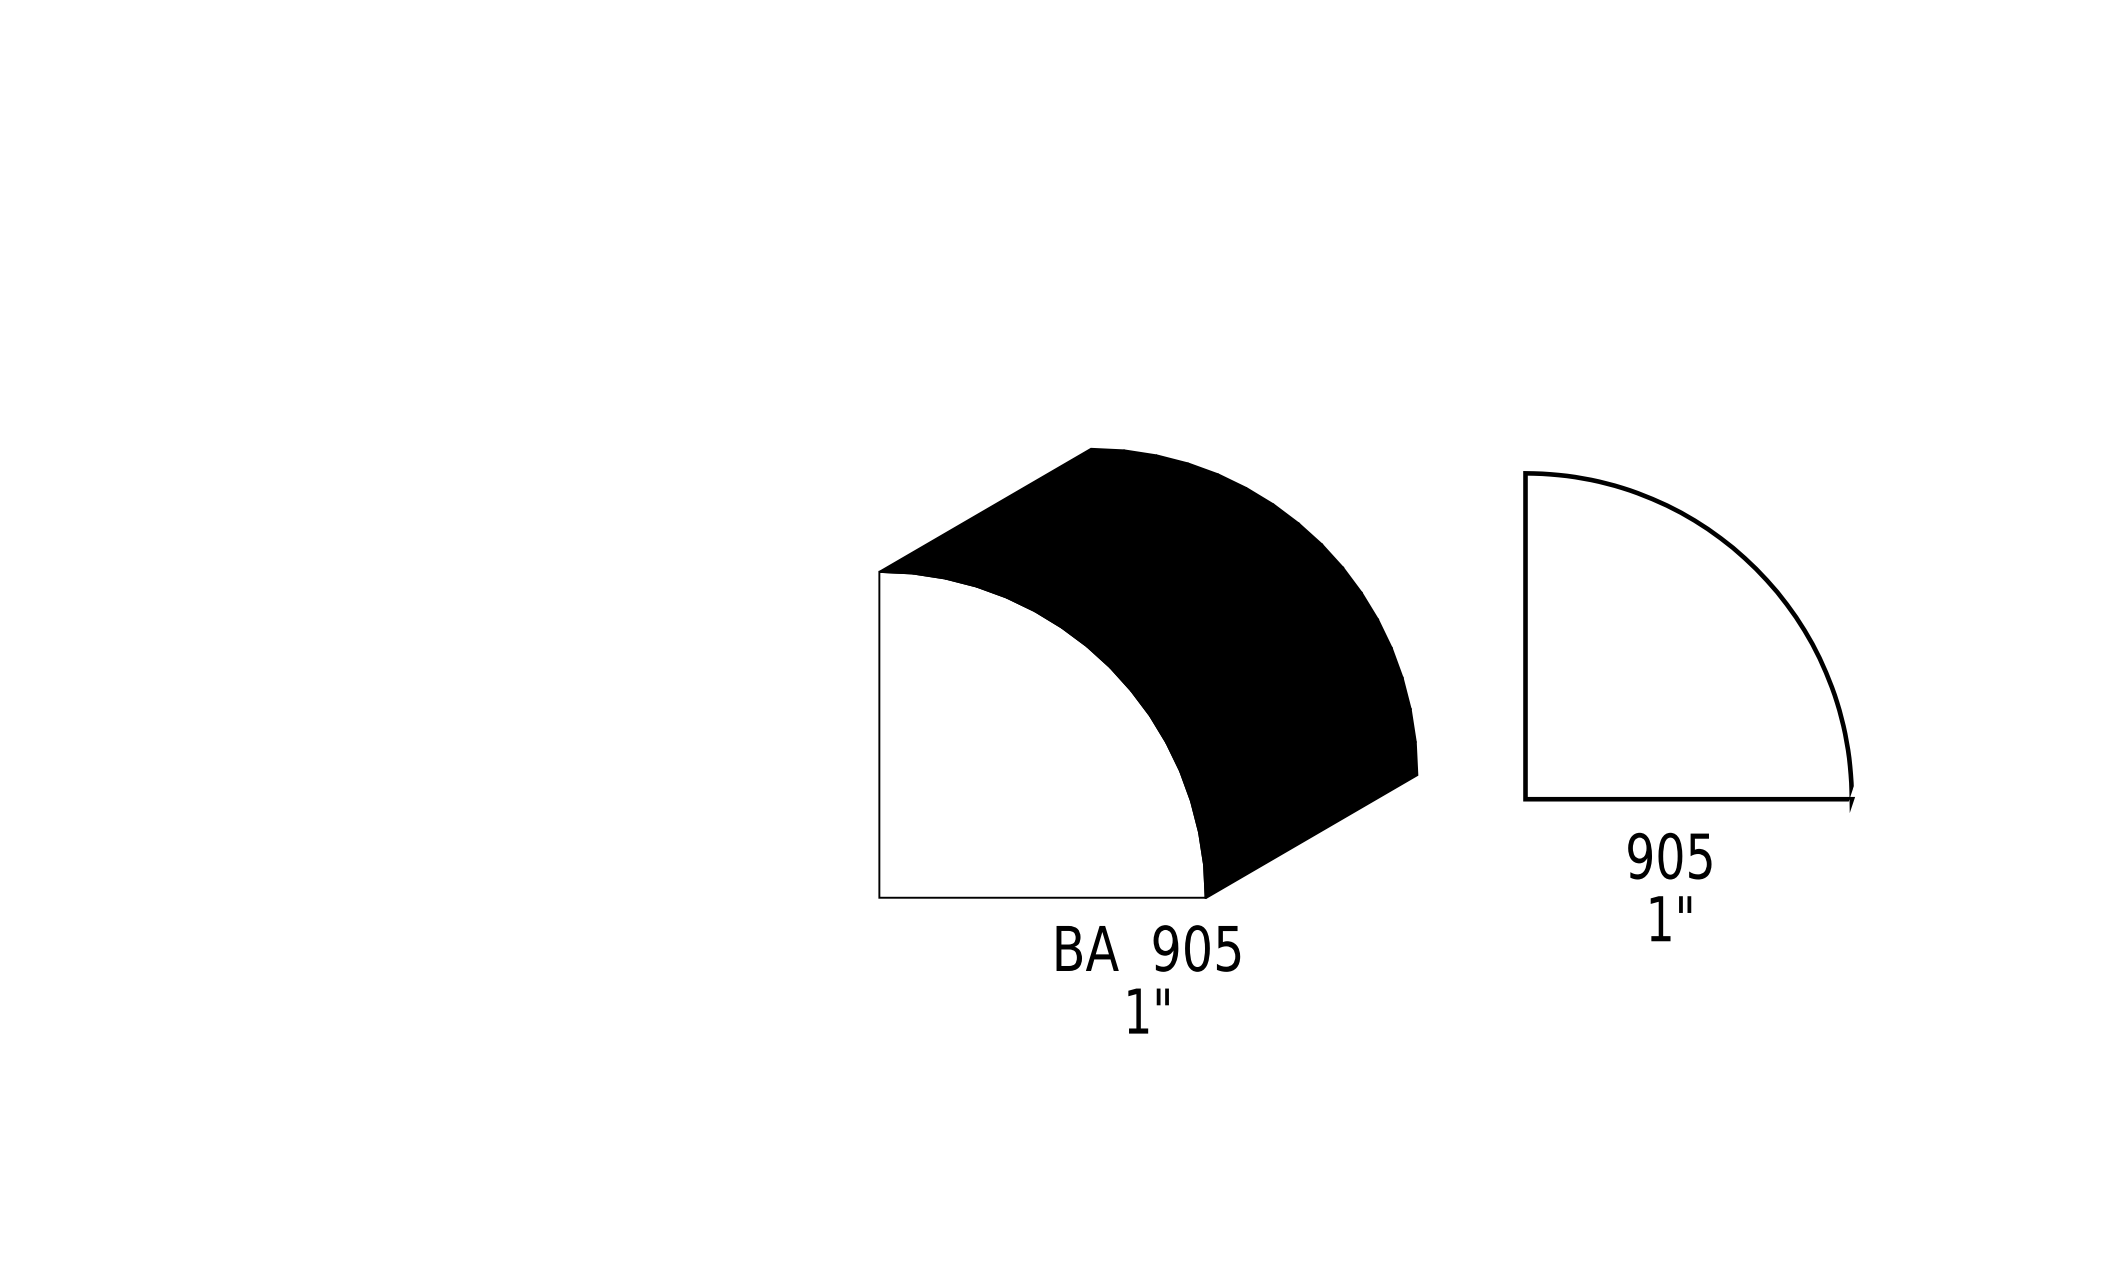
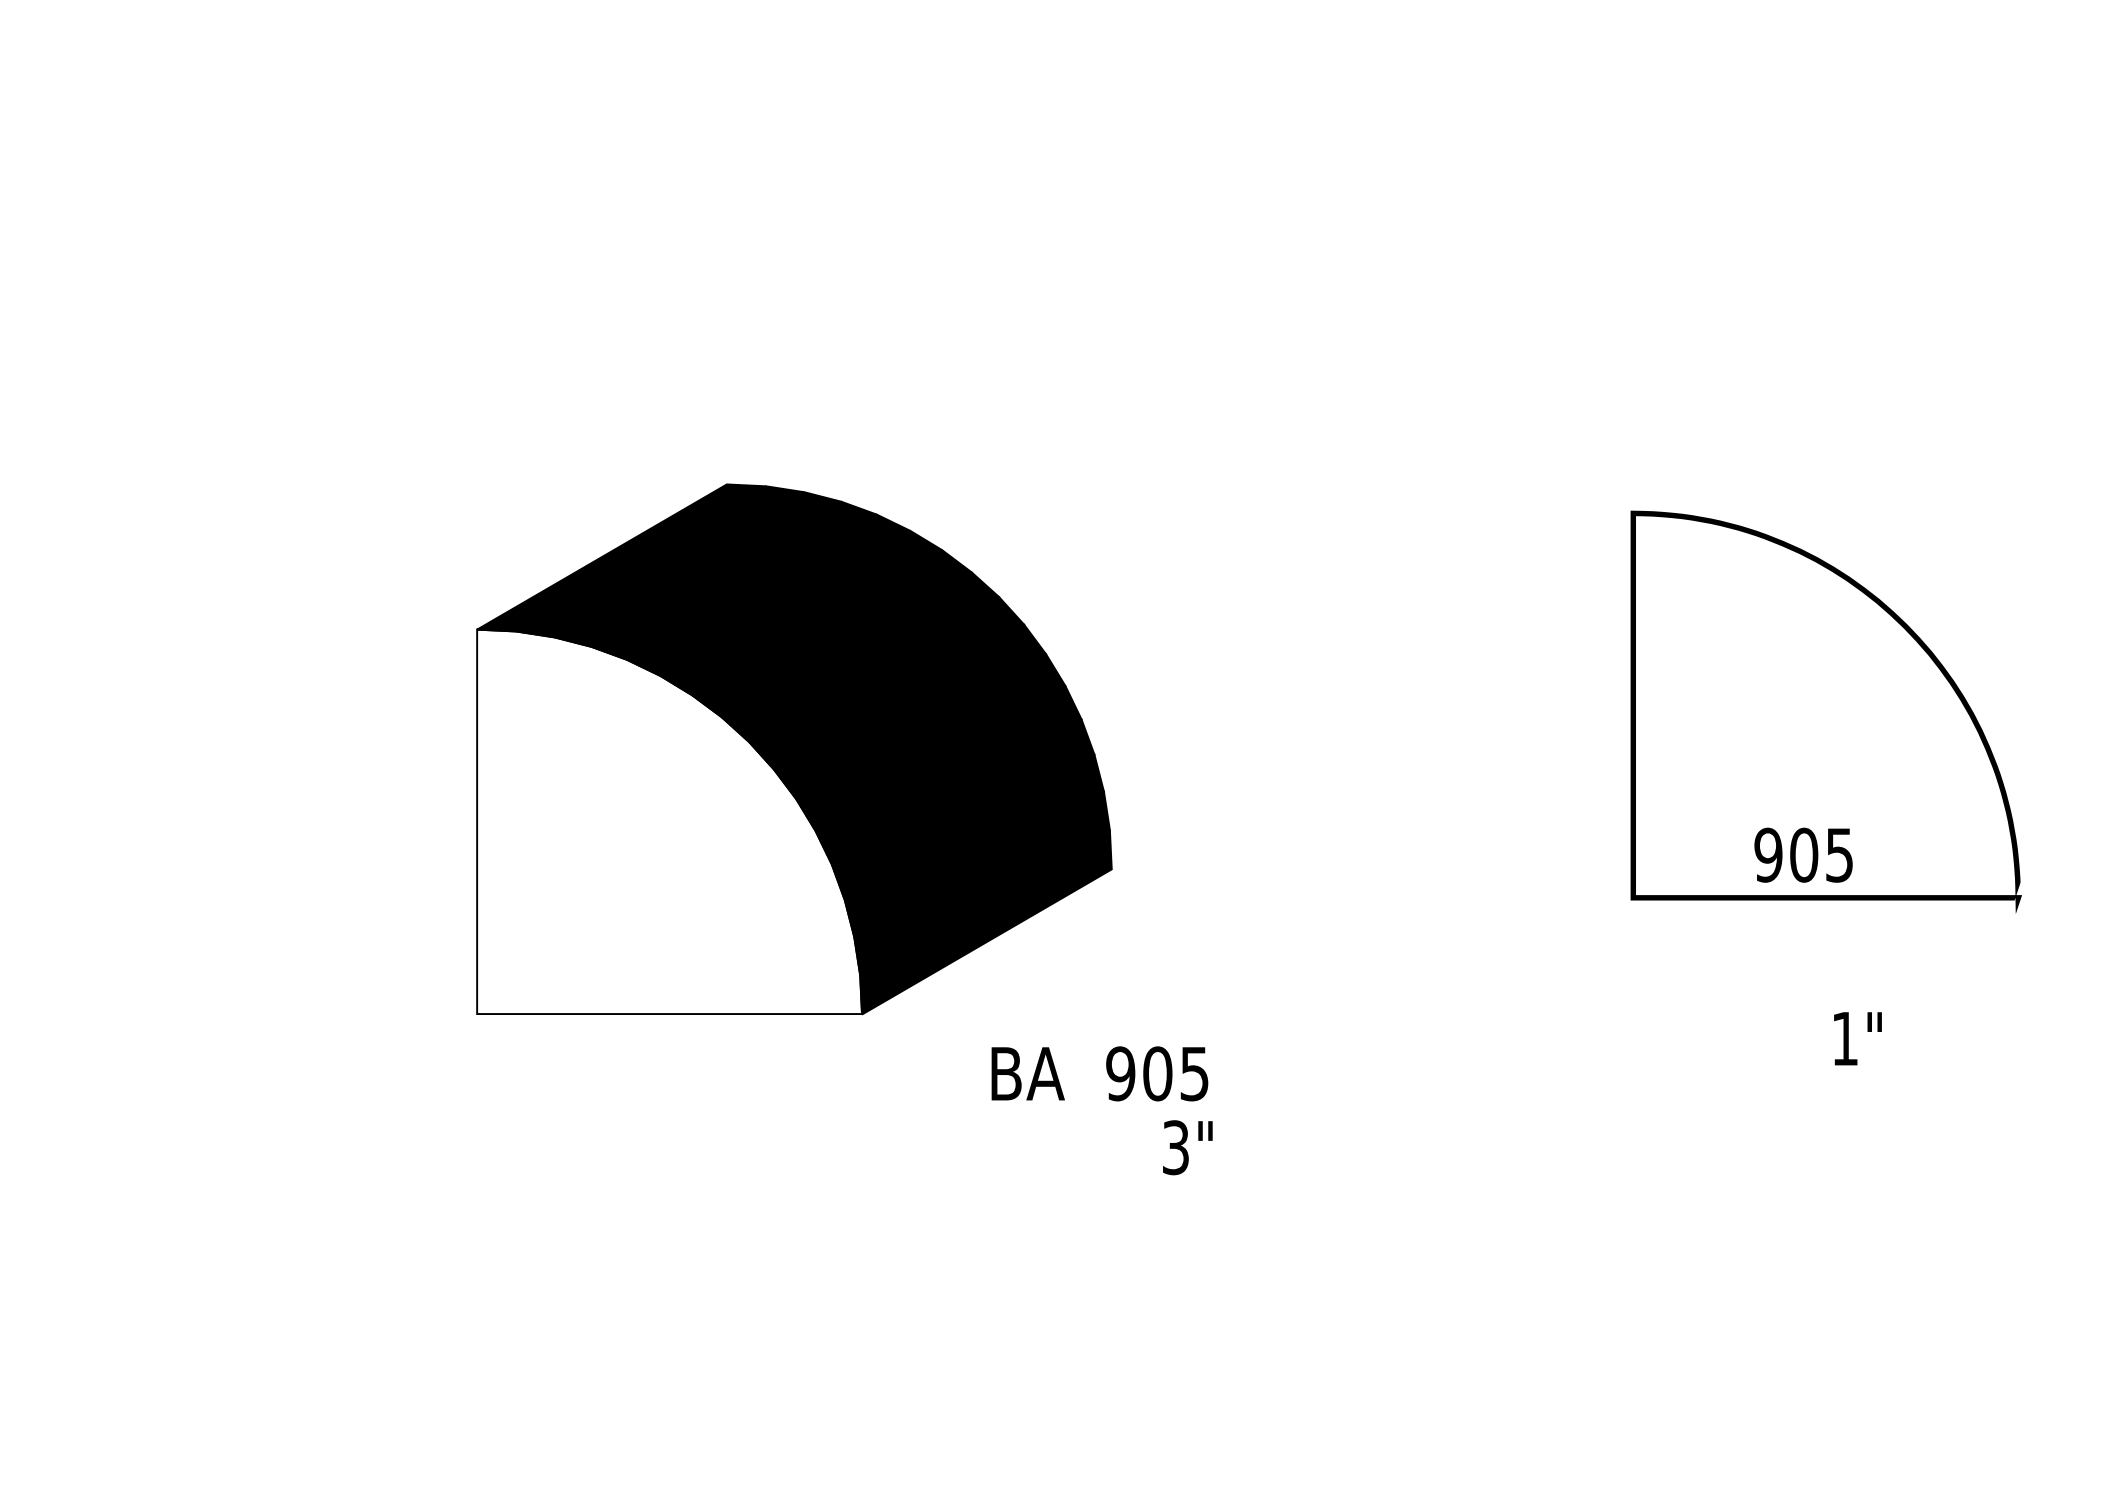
part: (1148, 672) -> (794, 748), moved
text: (1669, 855) -> (1803, 854), moved
text: (1670, 918) -> (1857, 1038), moved
text: (1148, 948) -> (1100, 1073), moved
text: (1137, 1010) -> (1175, 1147), 1" -> 3"

